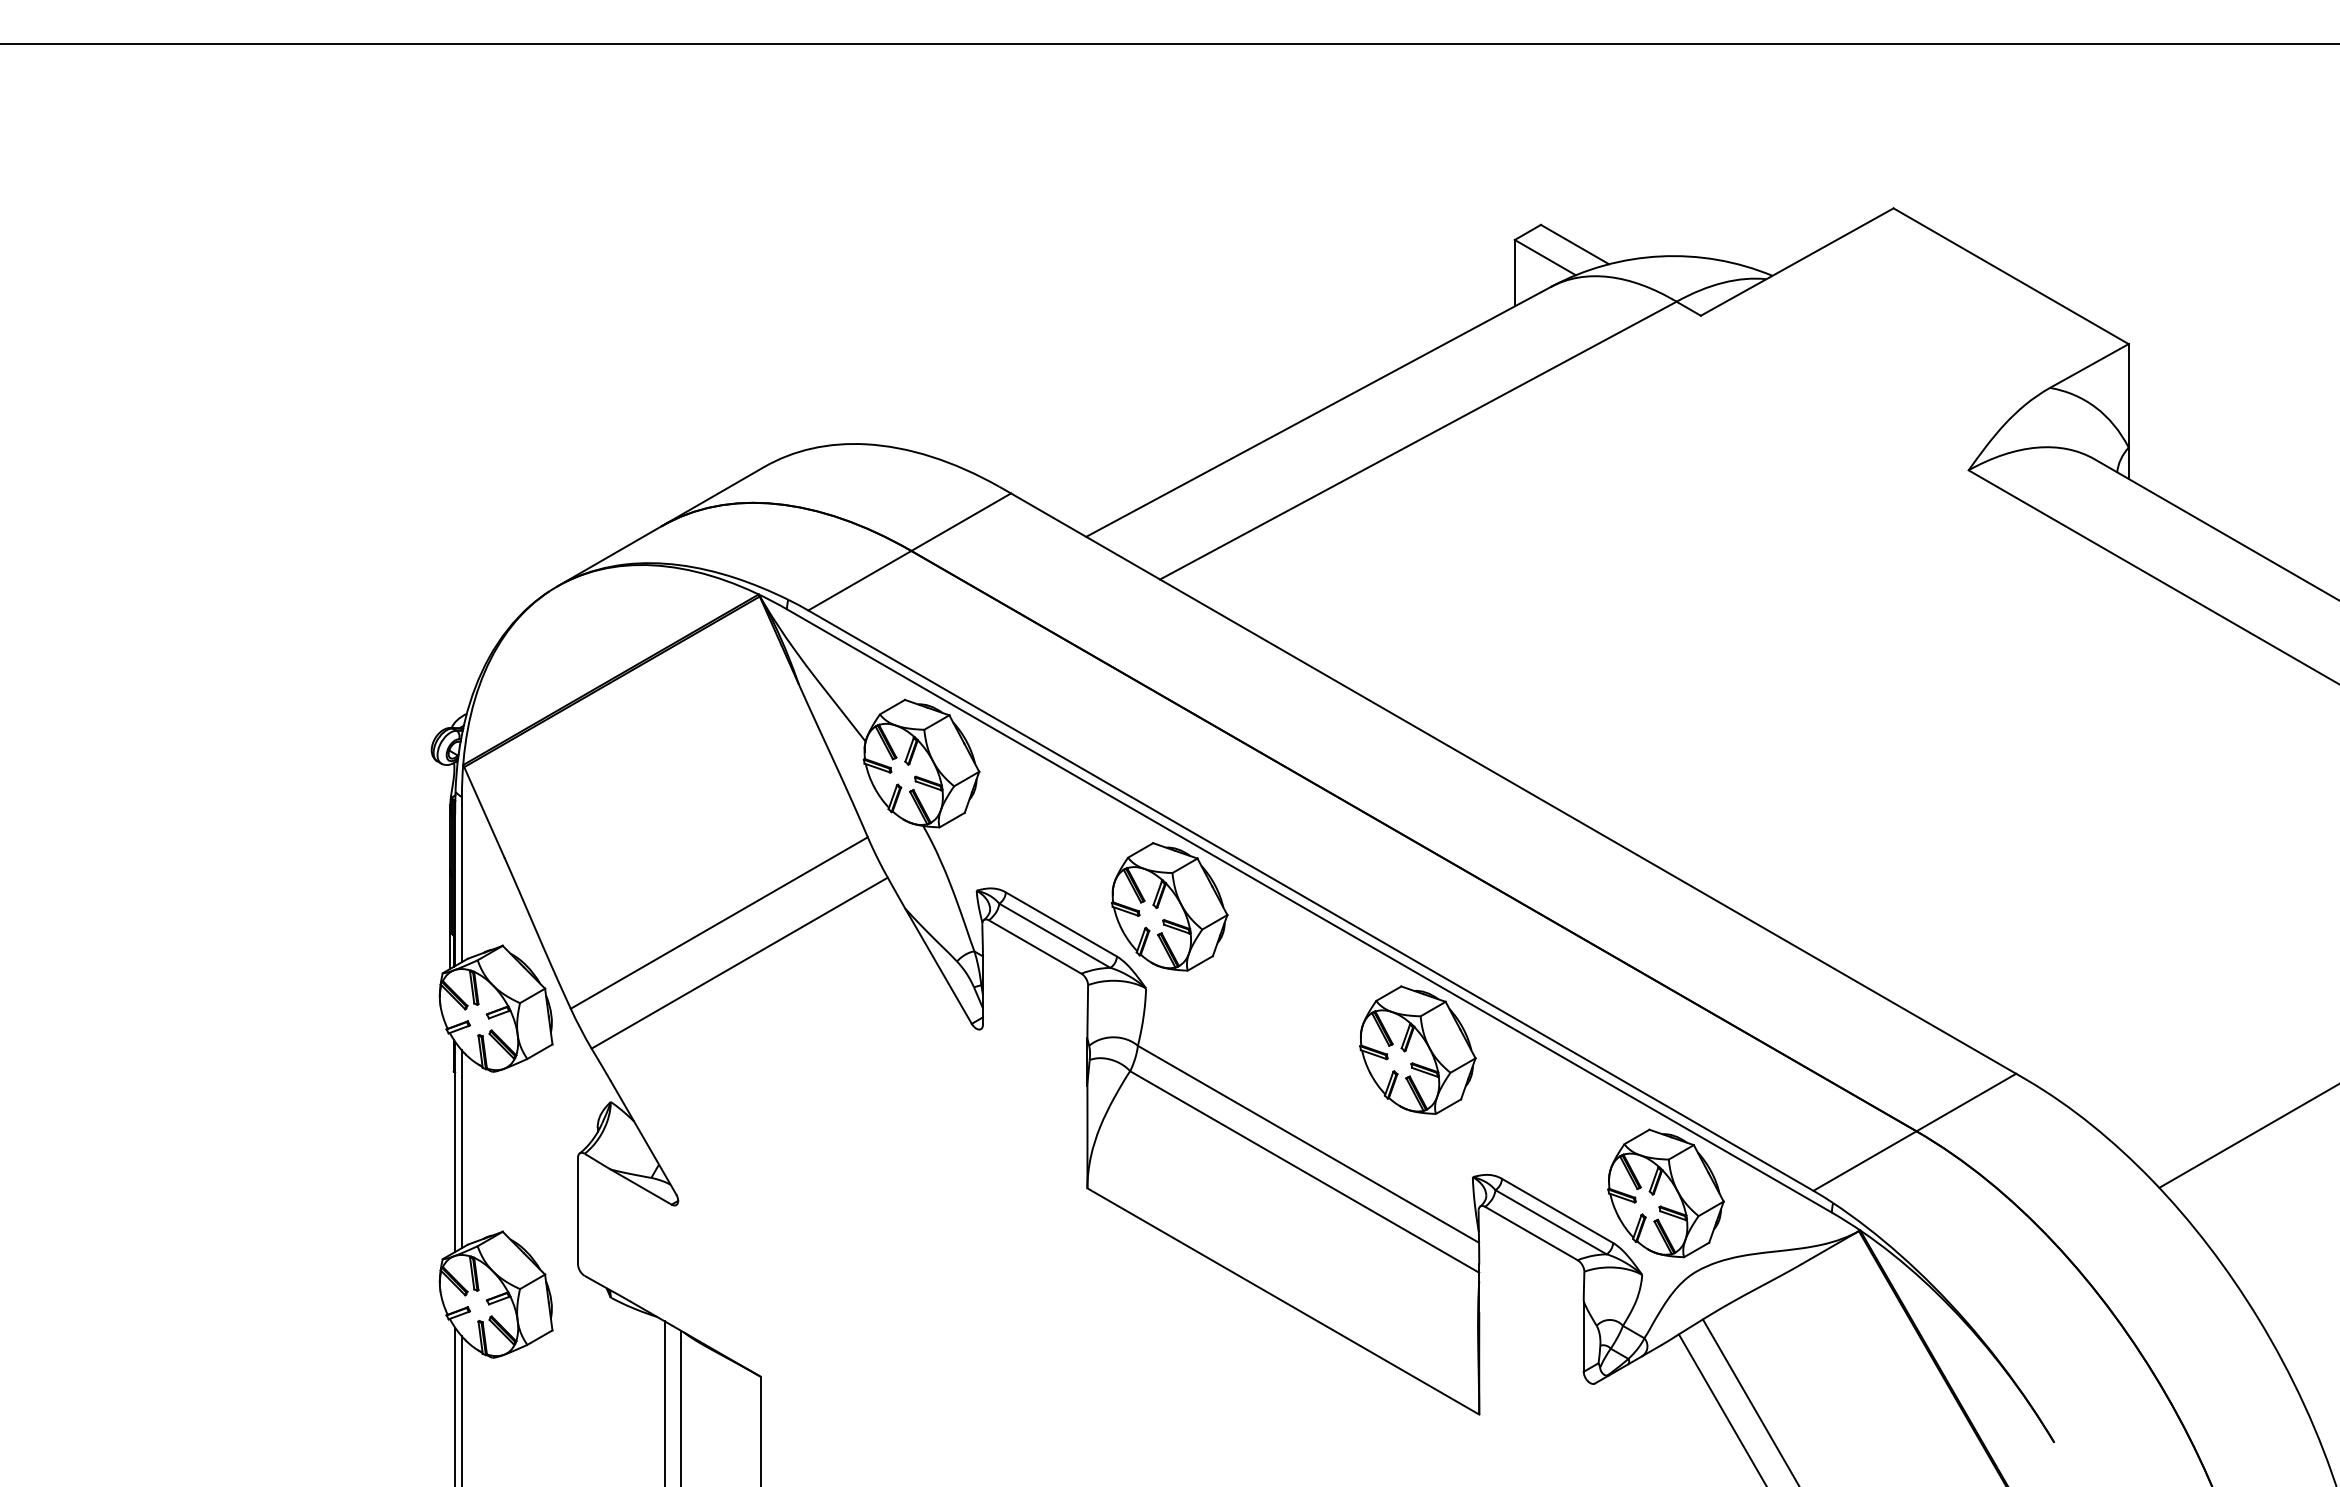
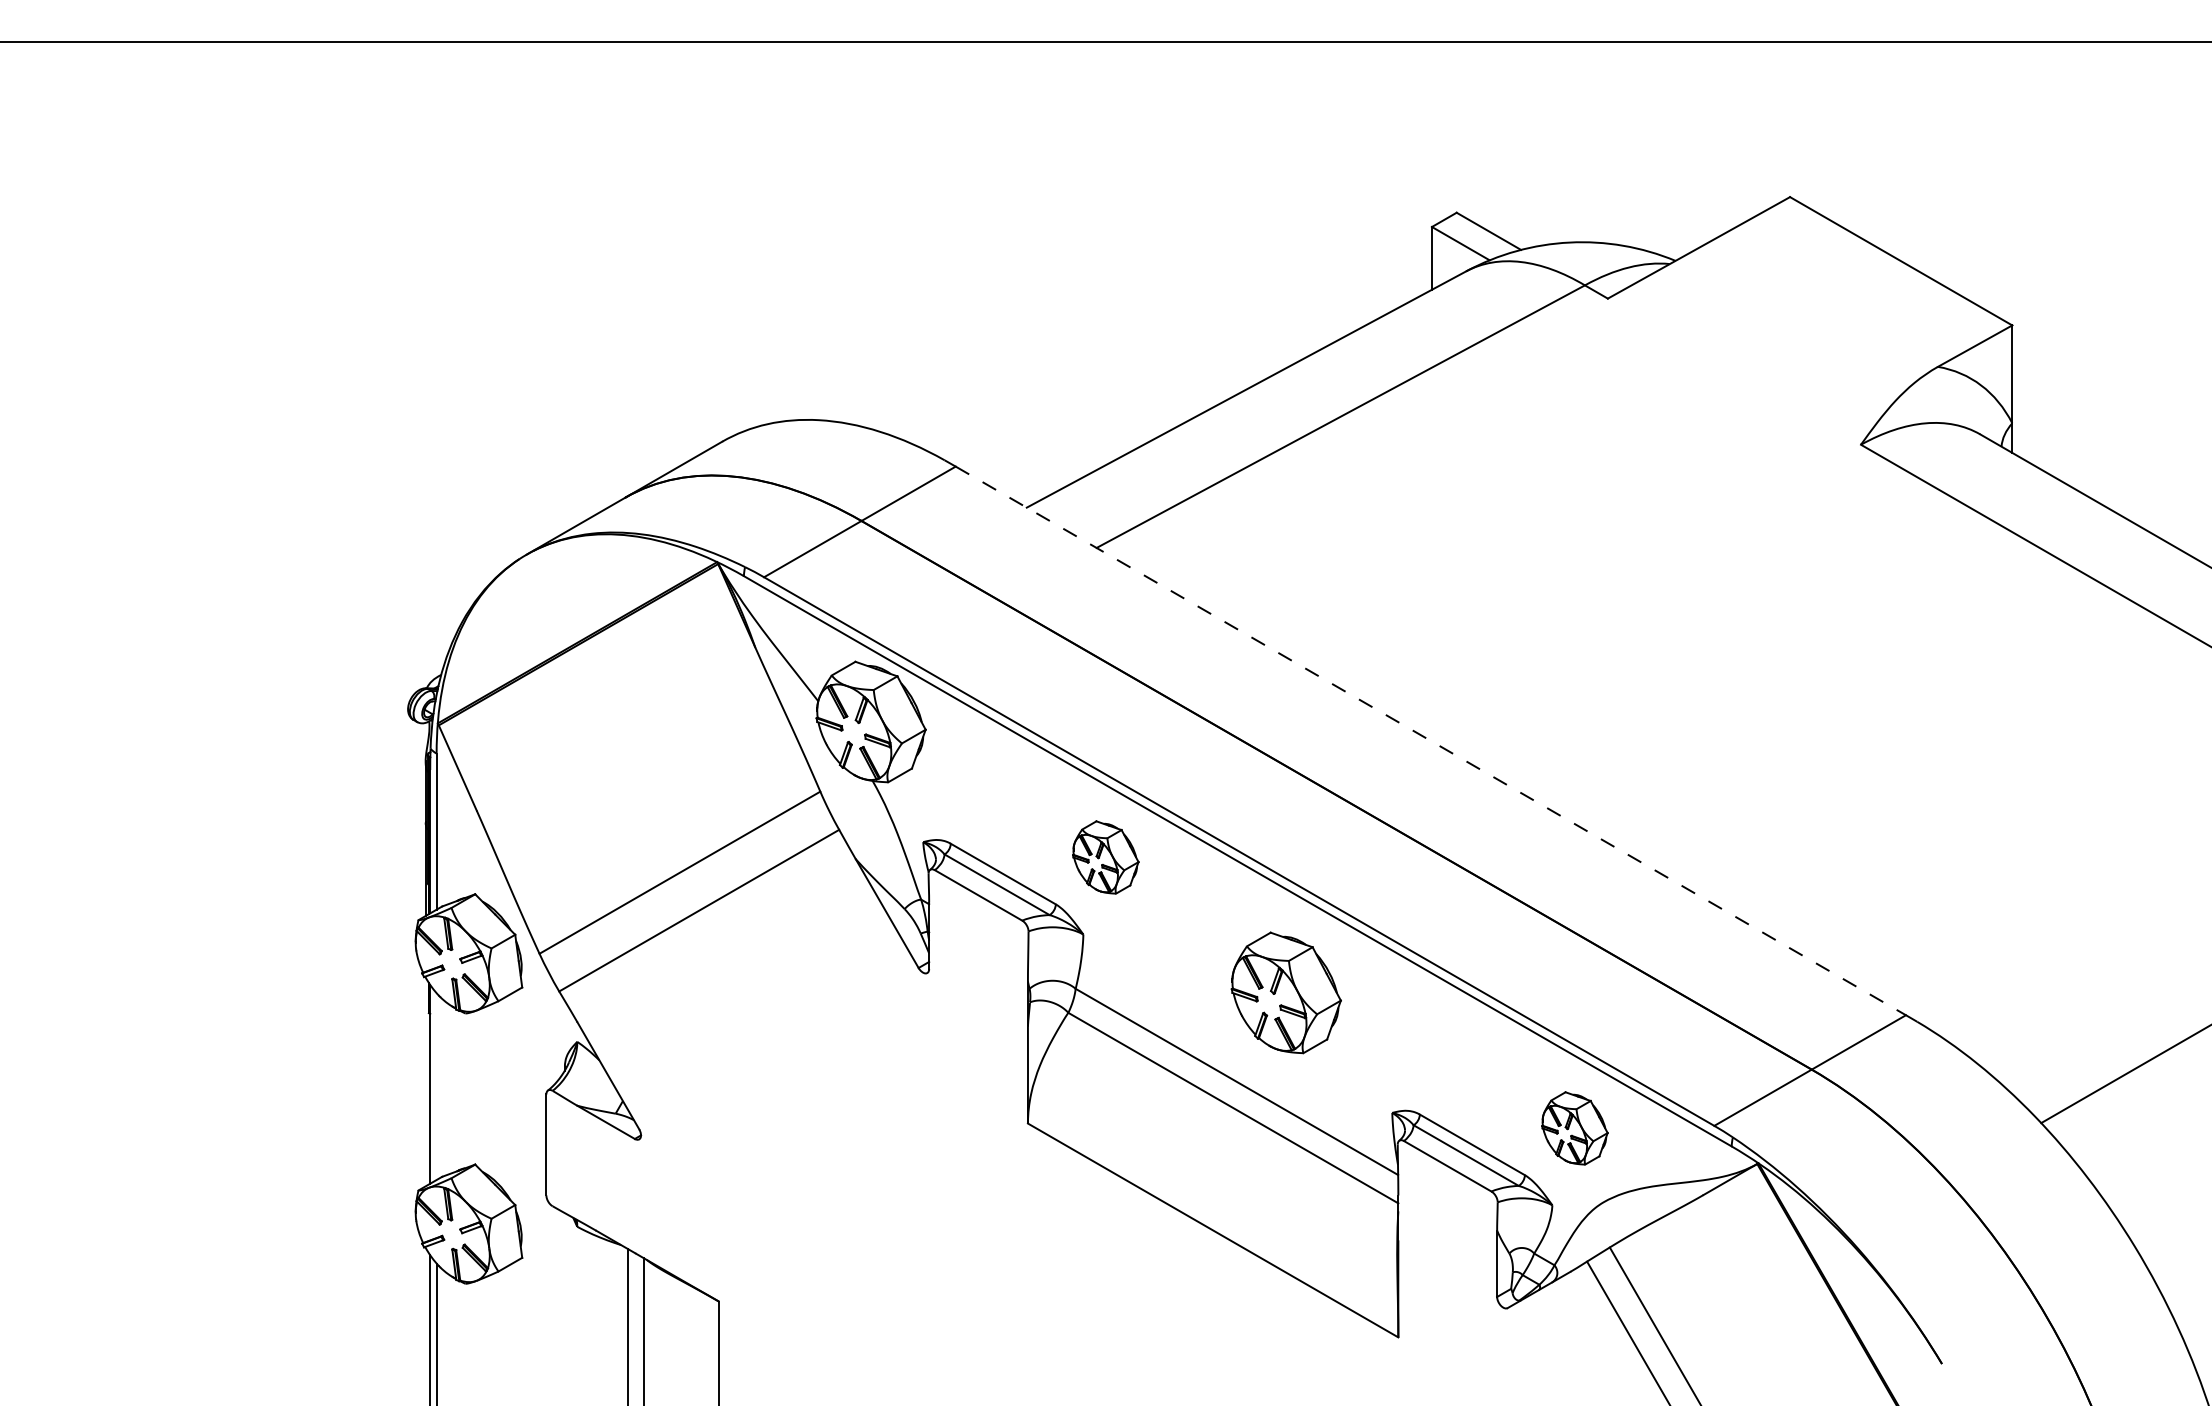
line: (1513, 783) -> (1430, 740), solid -> dashed
part: (1169, 906) -> (1105, 857), size x0.6
part: (1416, 1049) -> (1285, 992), moved
line: (461, 1149) -> (436, 1086), removed
part: (1665, 1193) -> (1574, 1128), size x0.6

